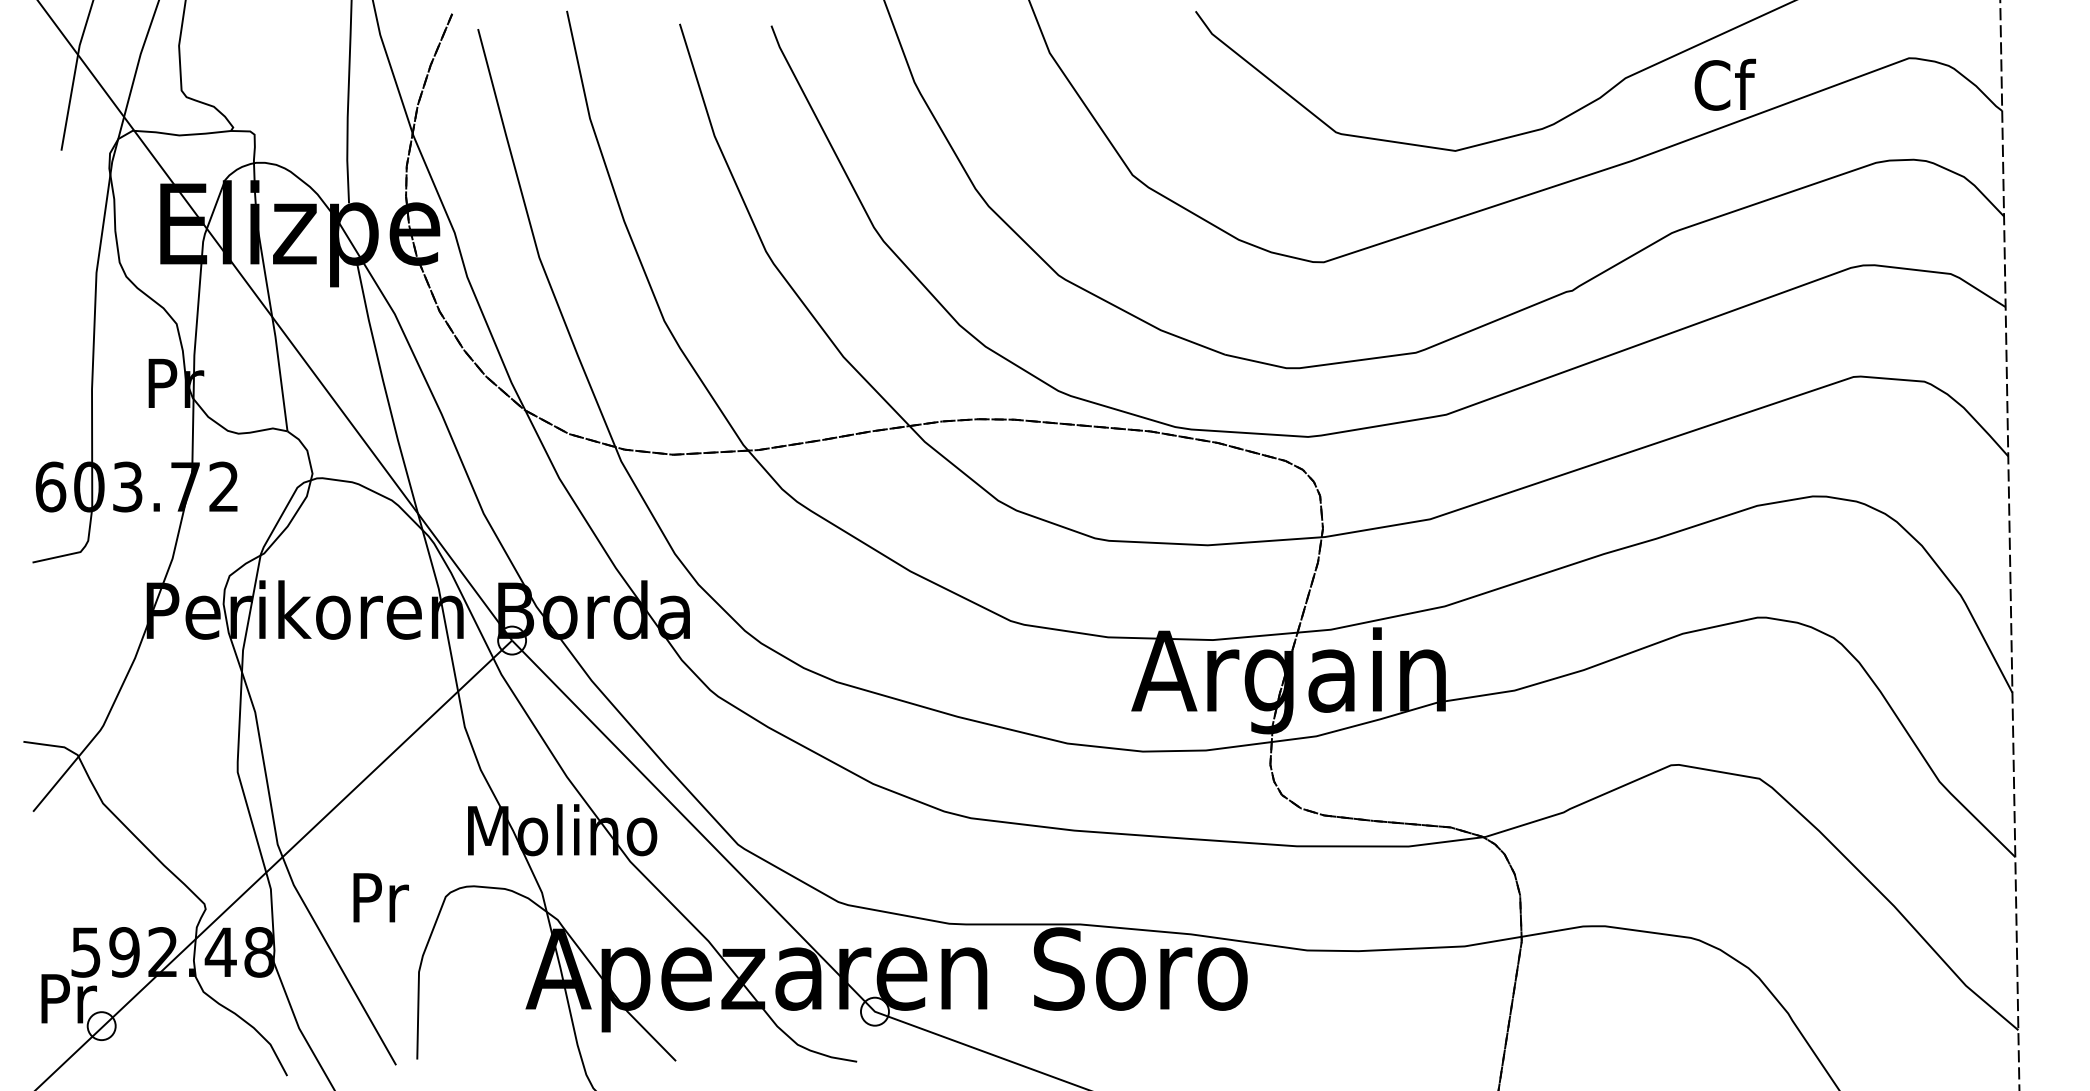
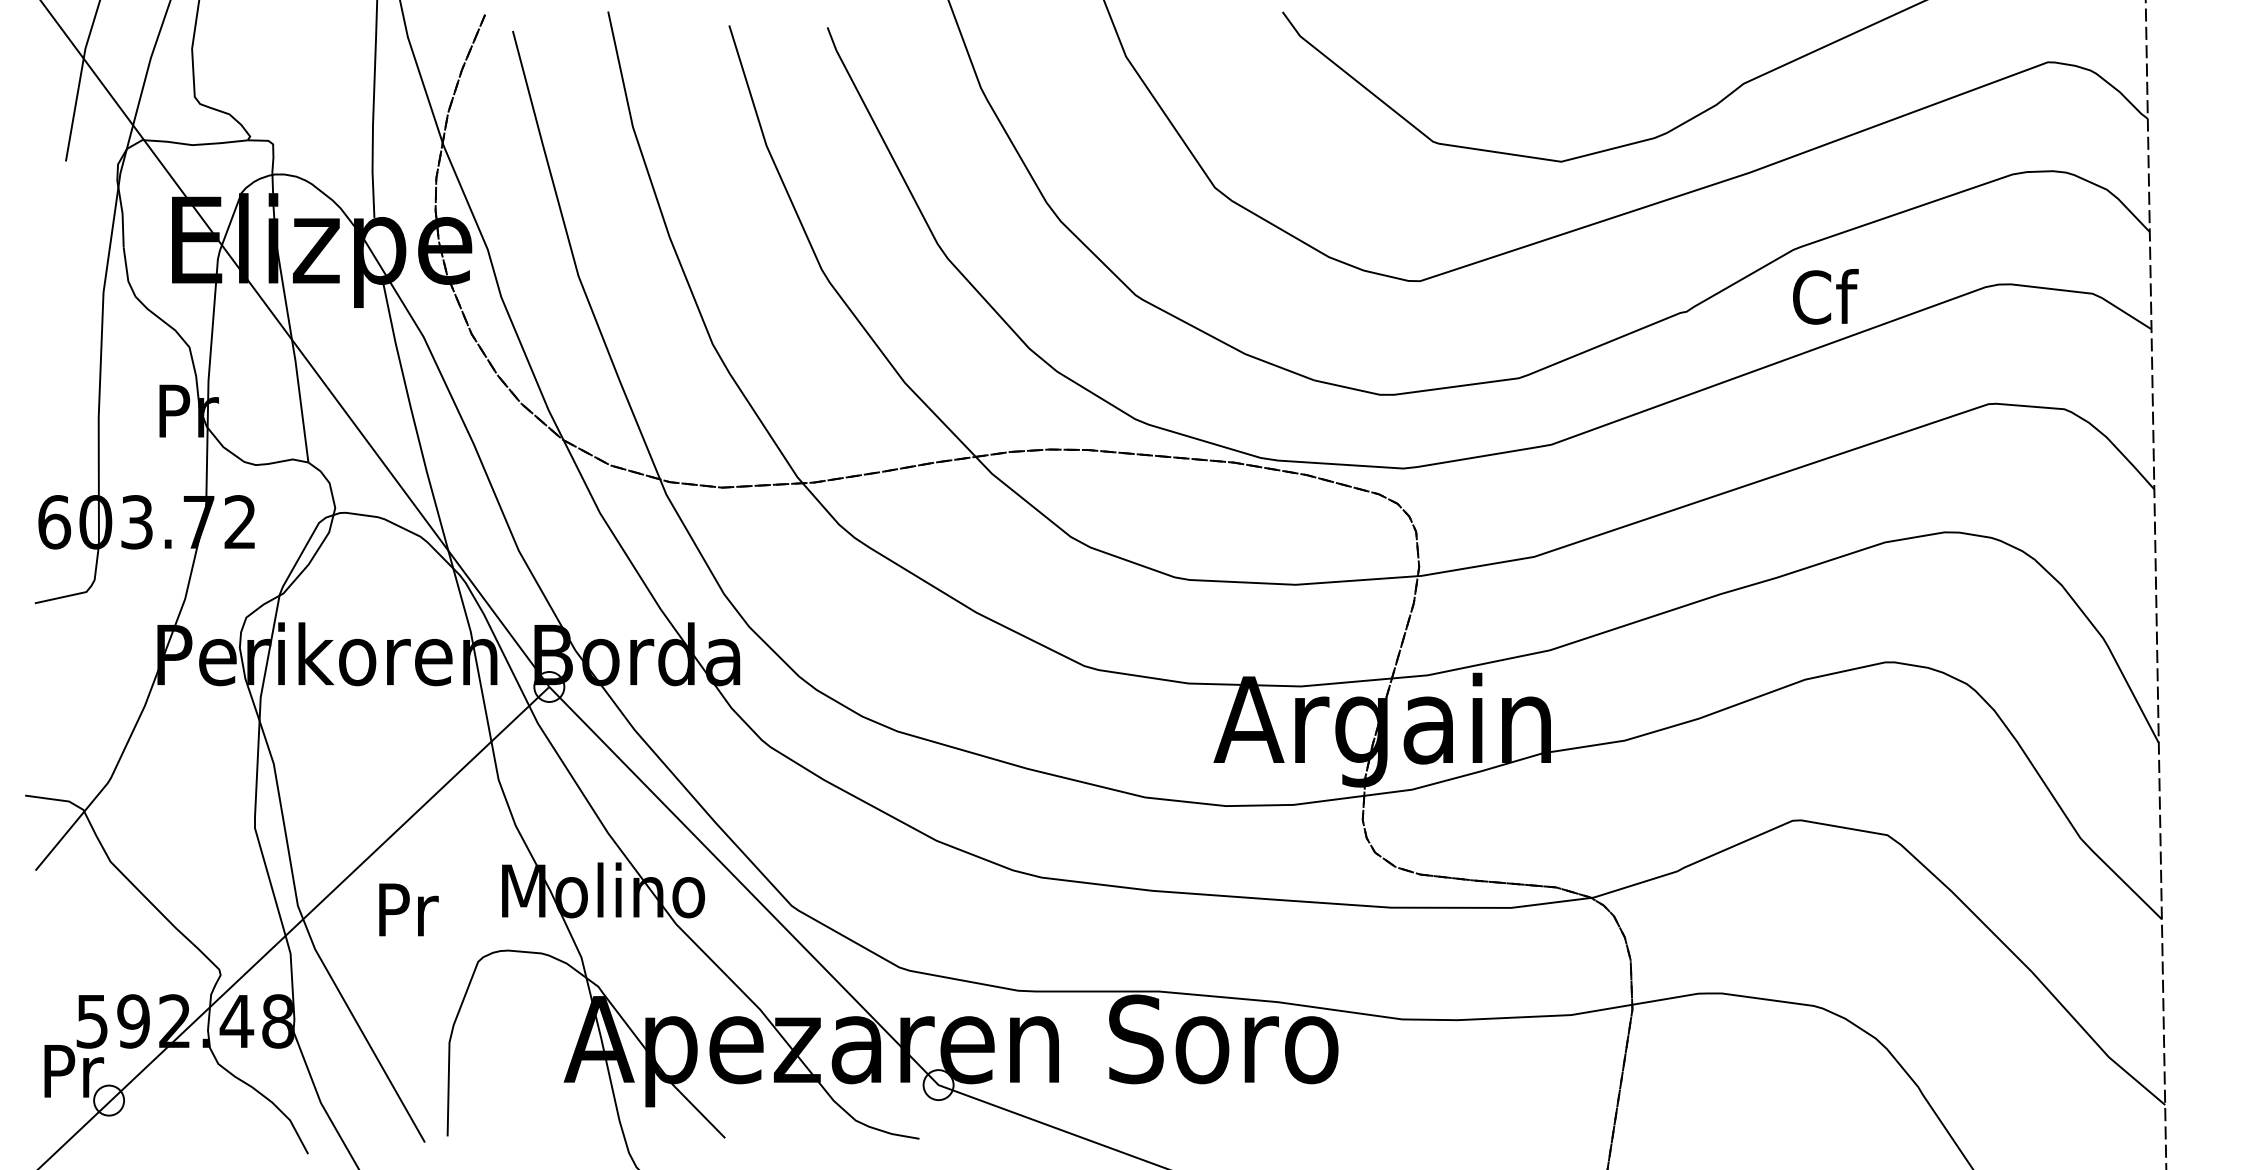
text: (1725, 84) -> (1825, 296), moved
text: (380, 897) -> (408, 909), moved

